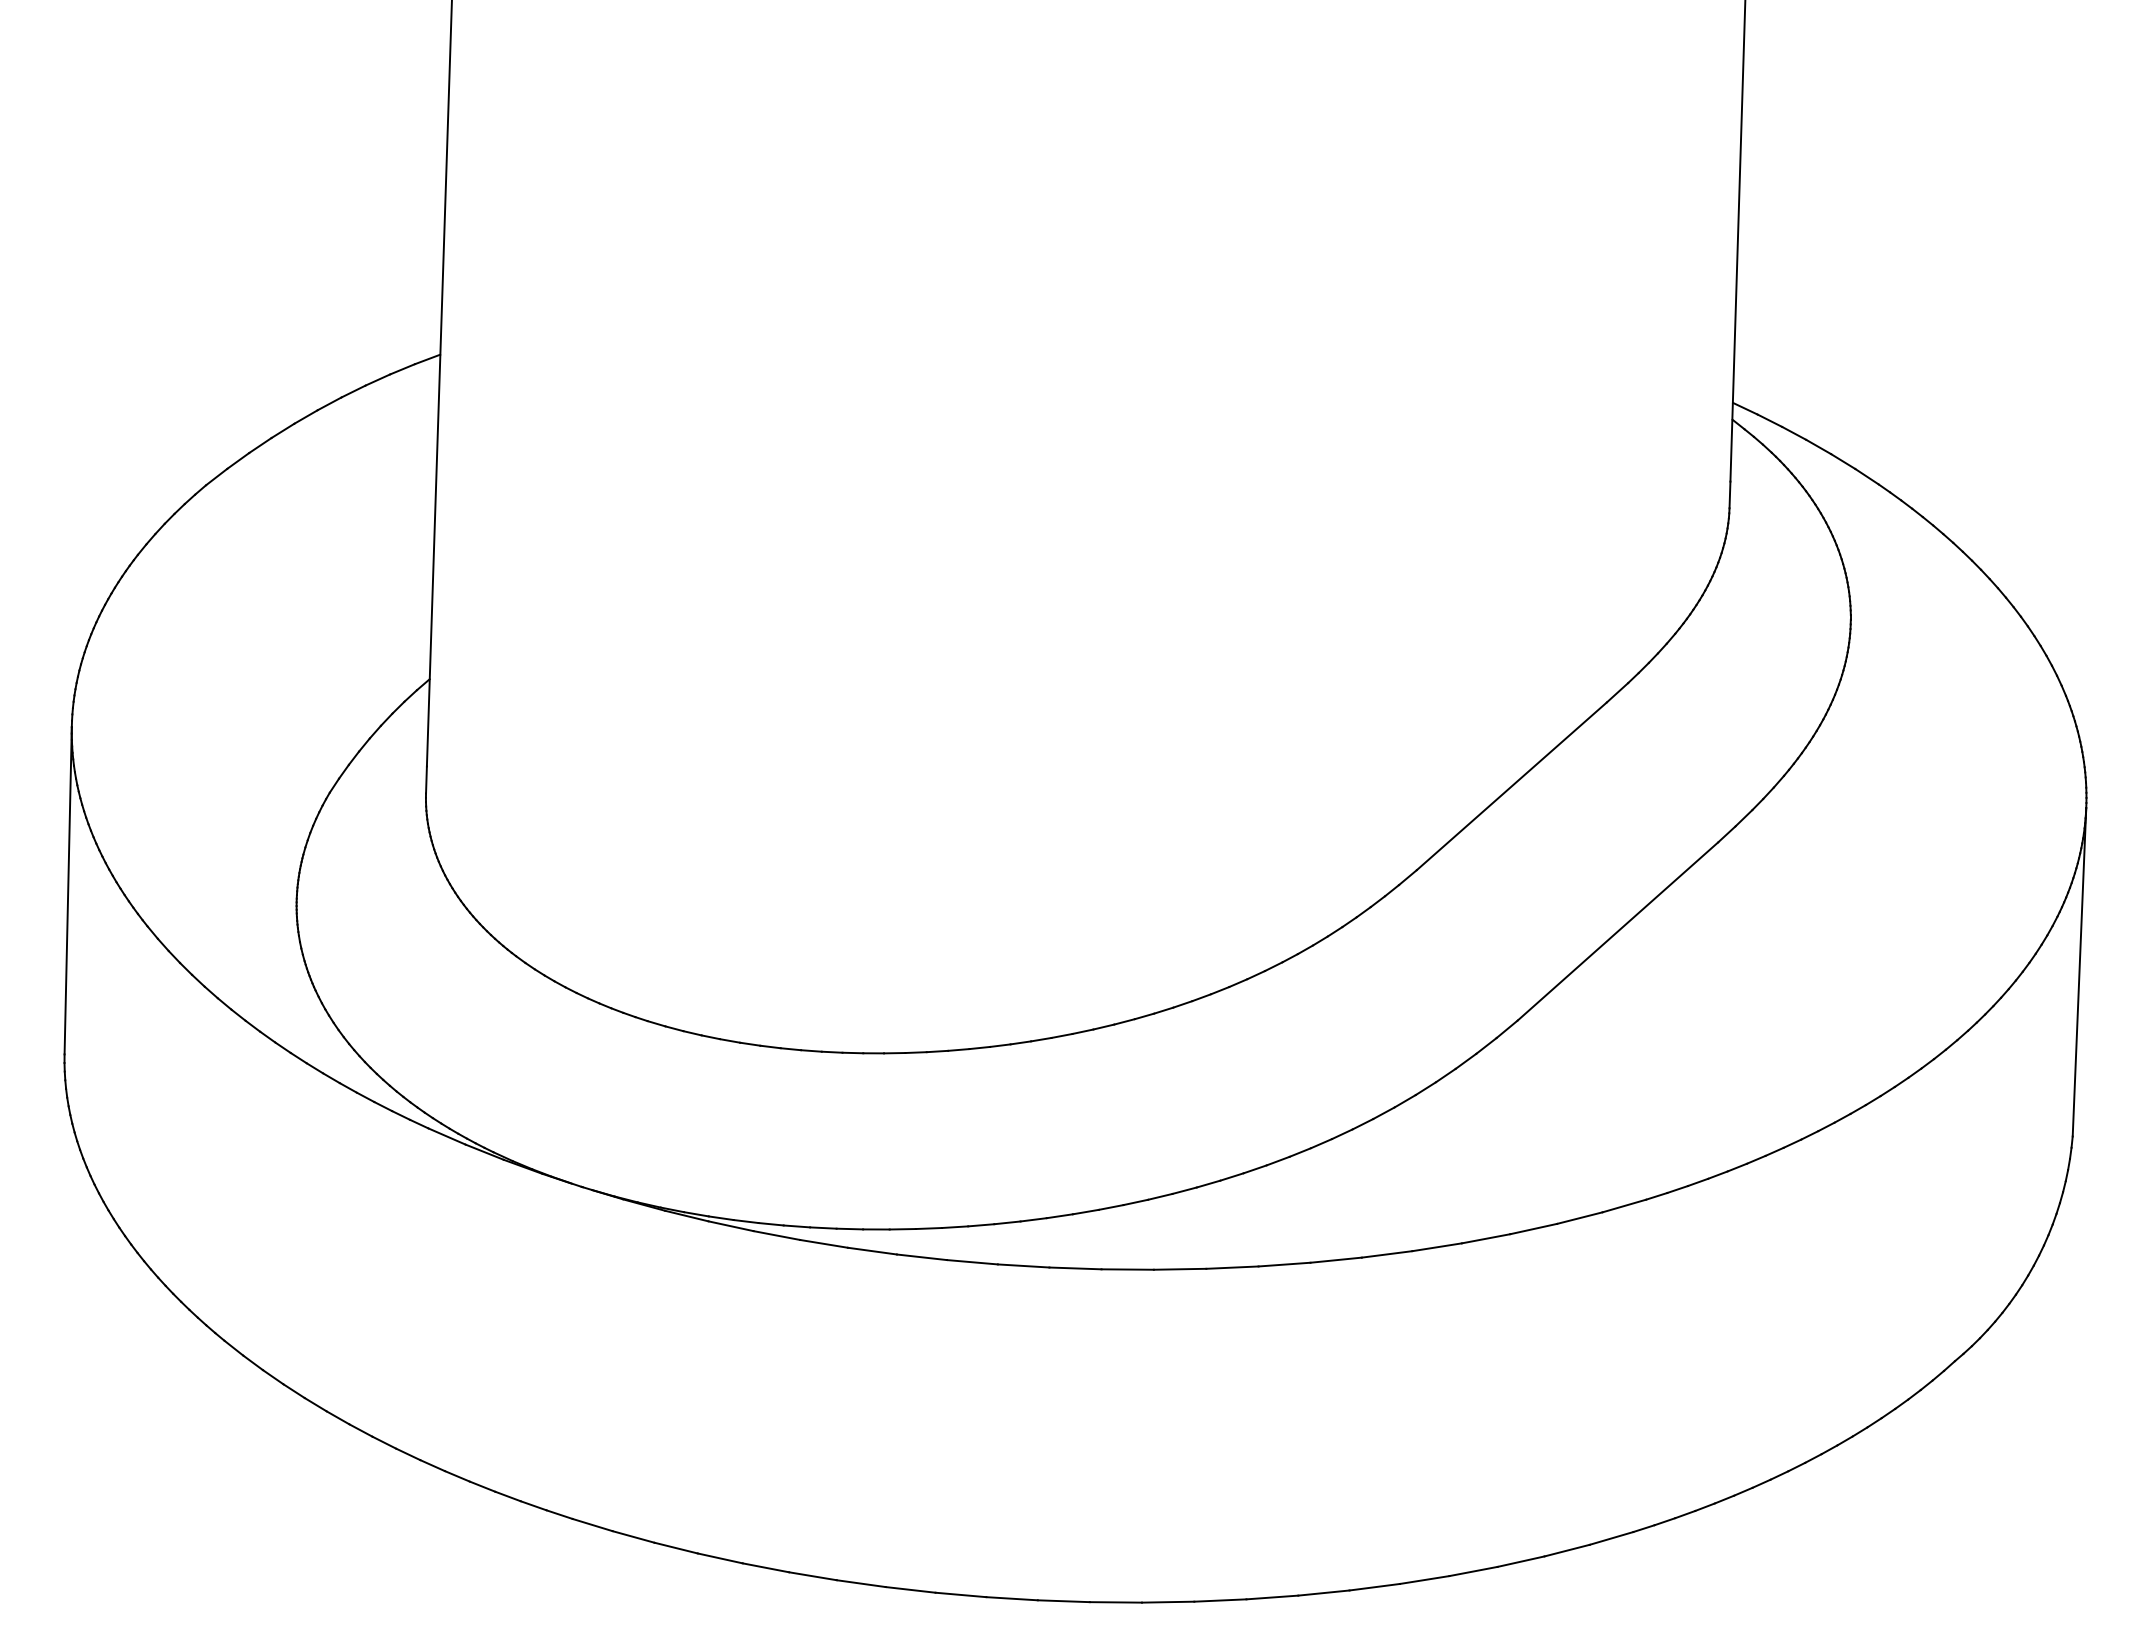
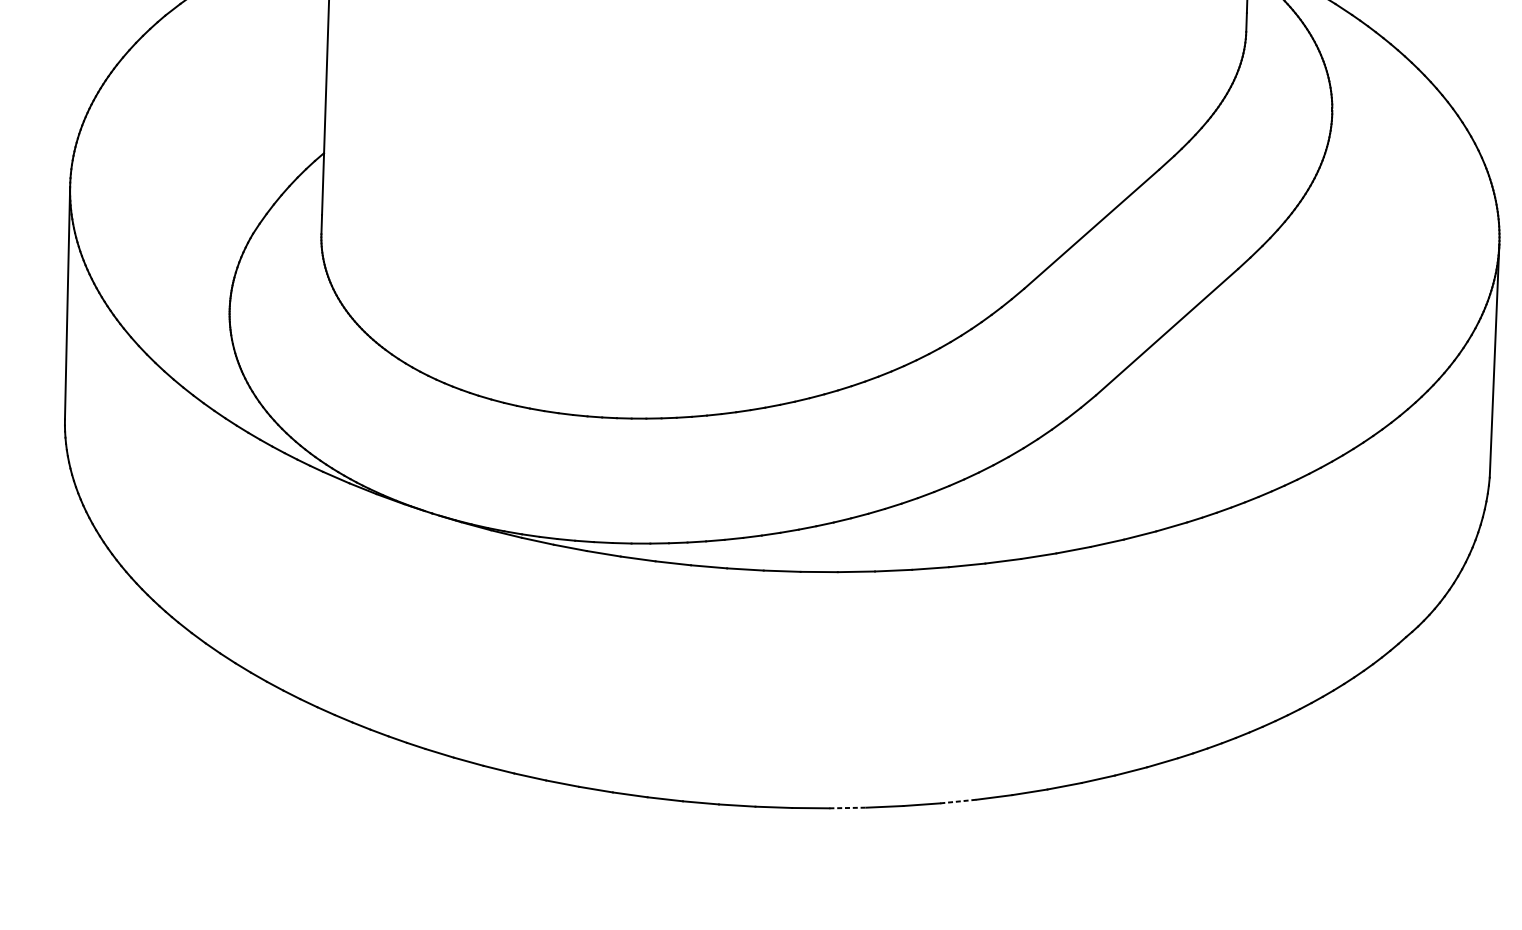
line: (1323, 1593) -> (958, 801), solid -> dashed
line: (1168, 1602) -> (848, 808), solid -> dashed

